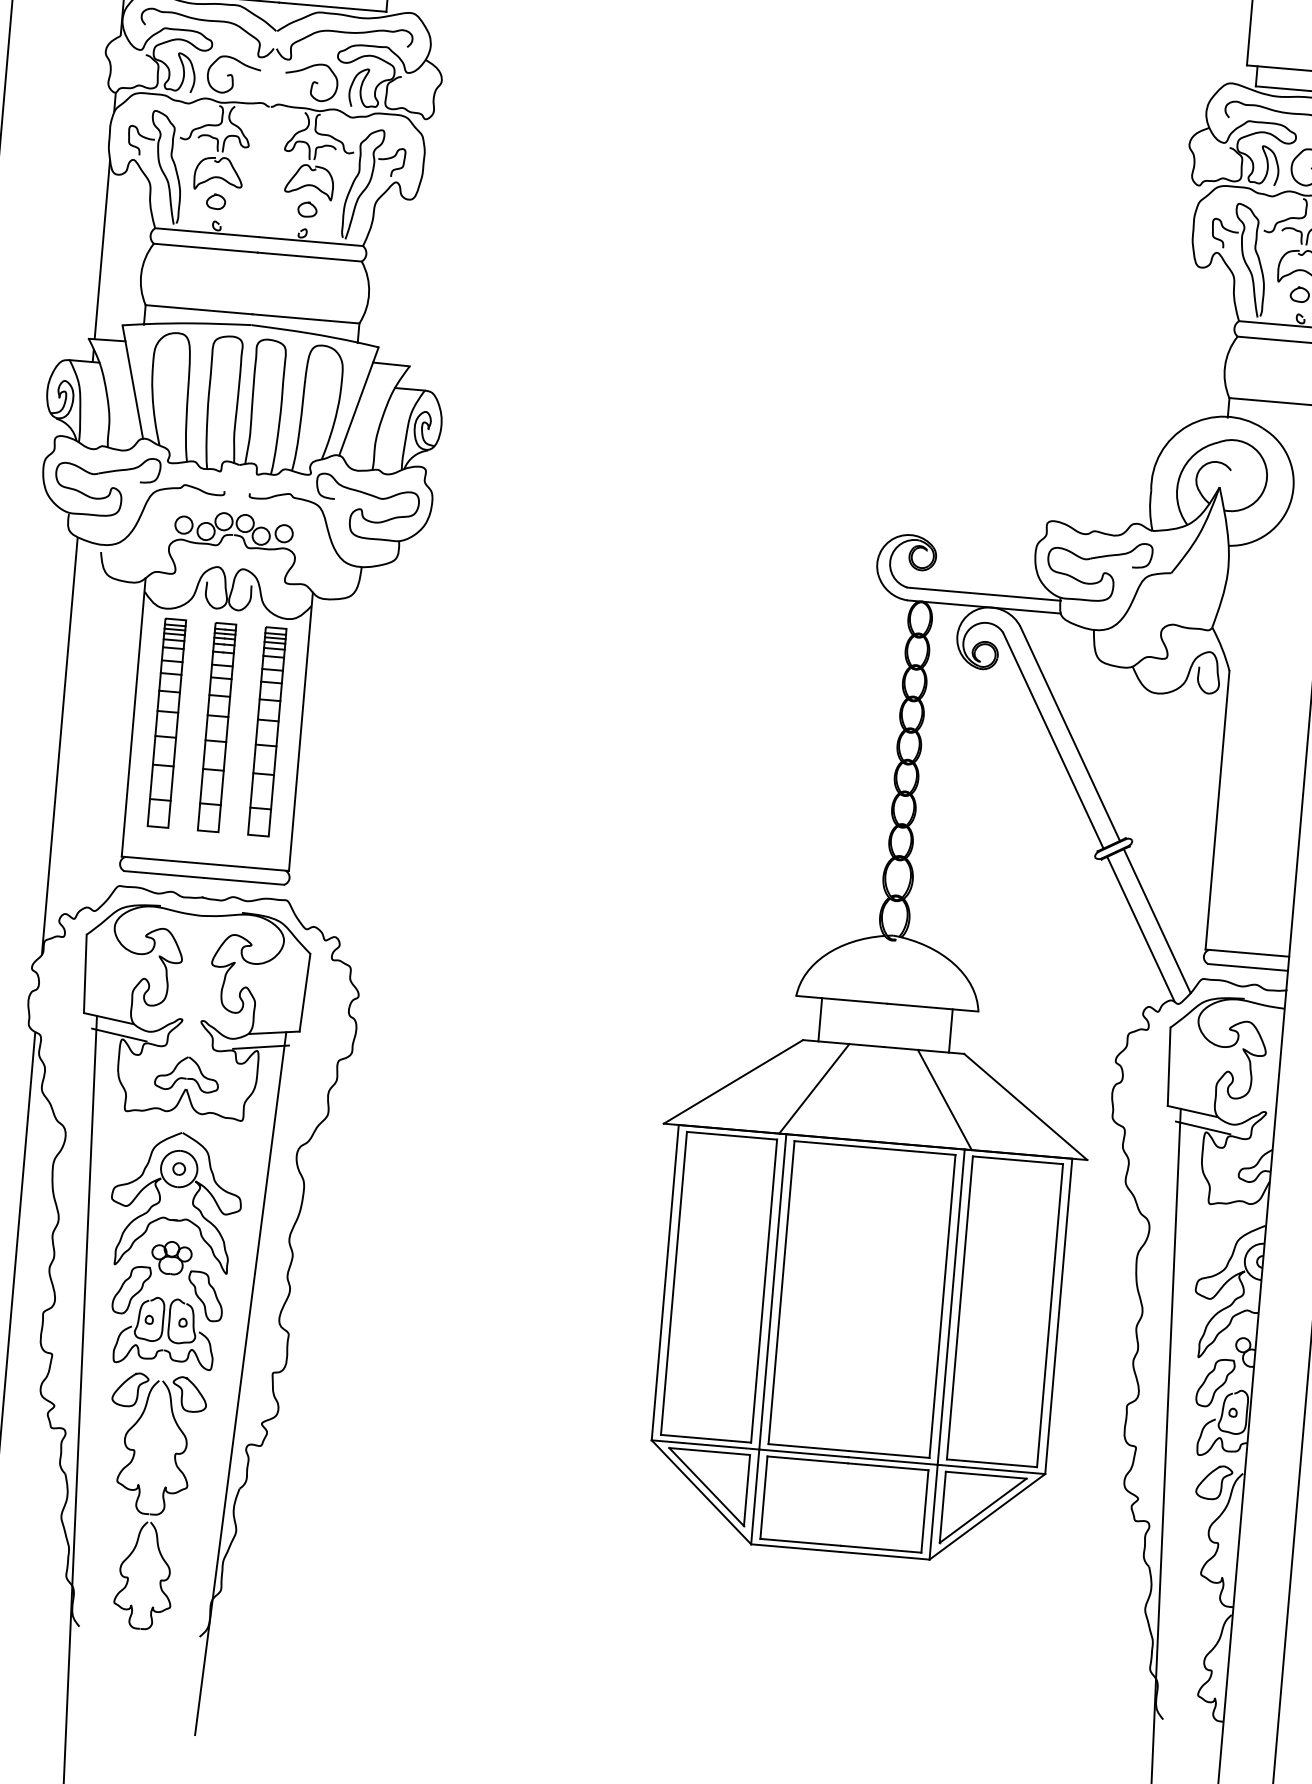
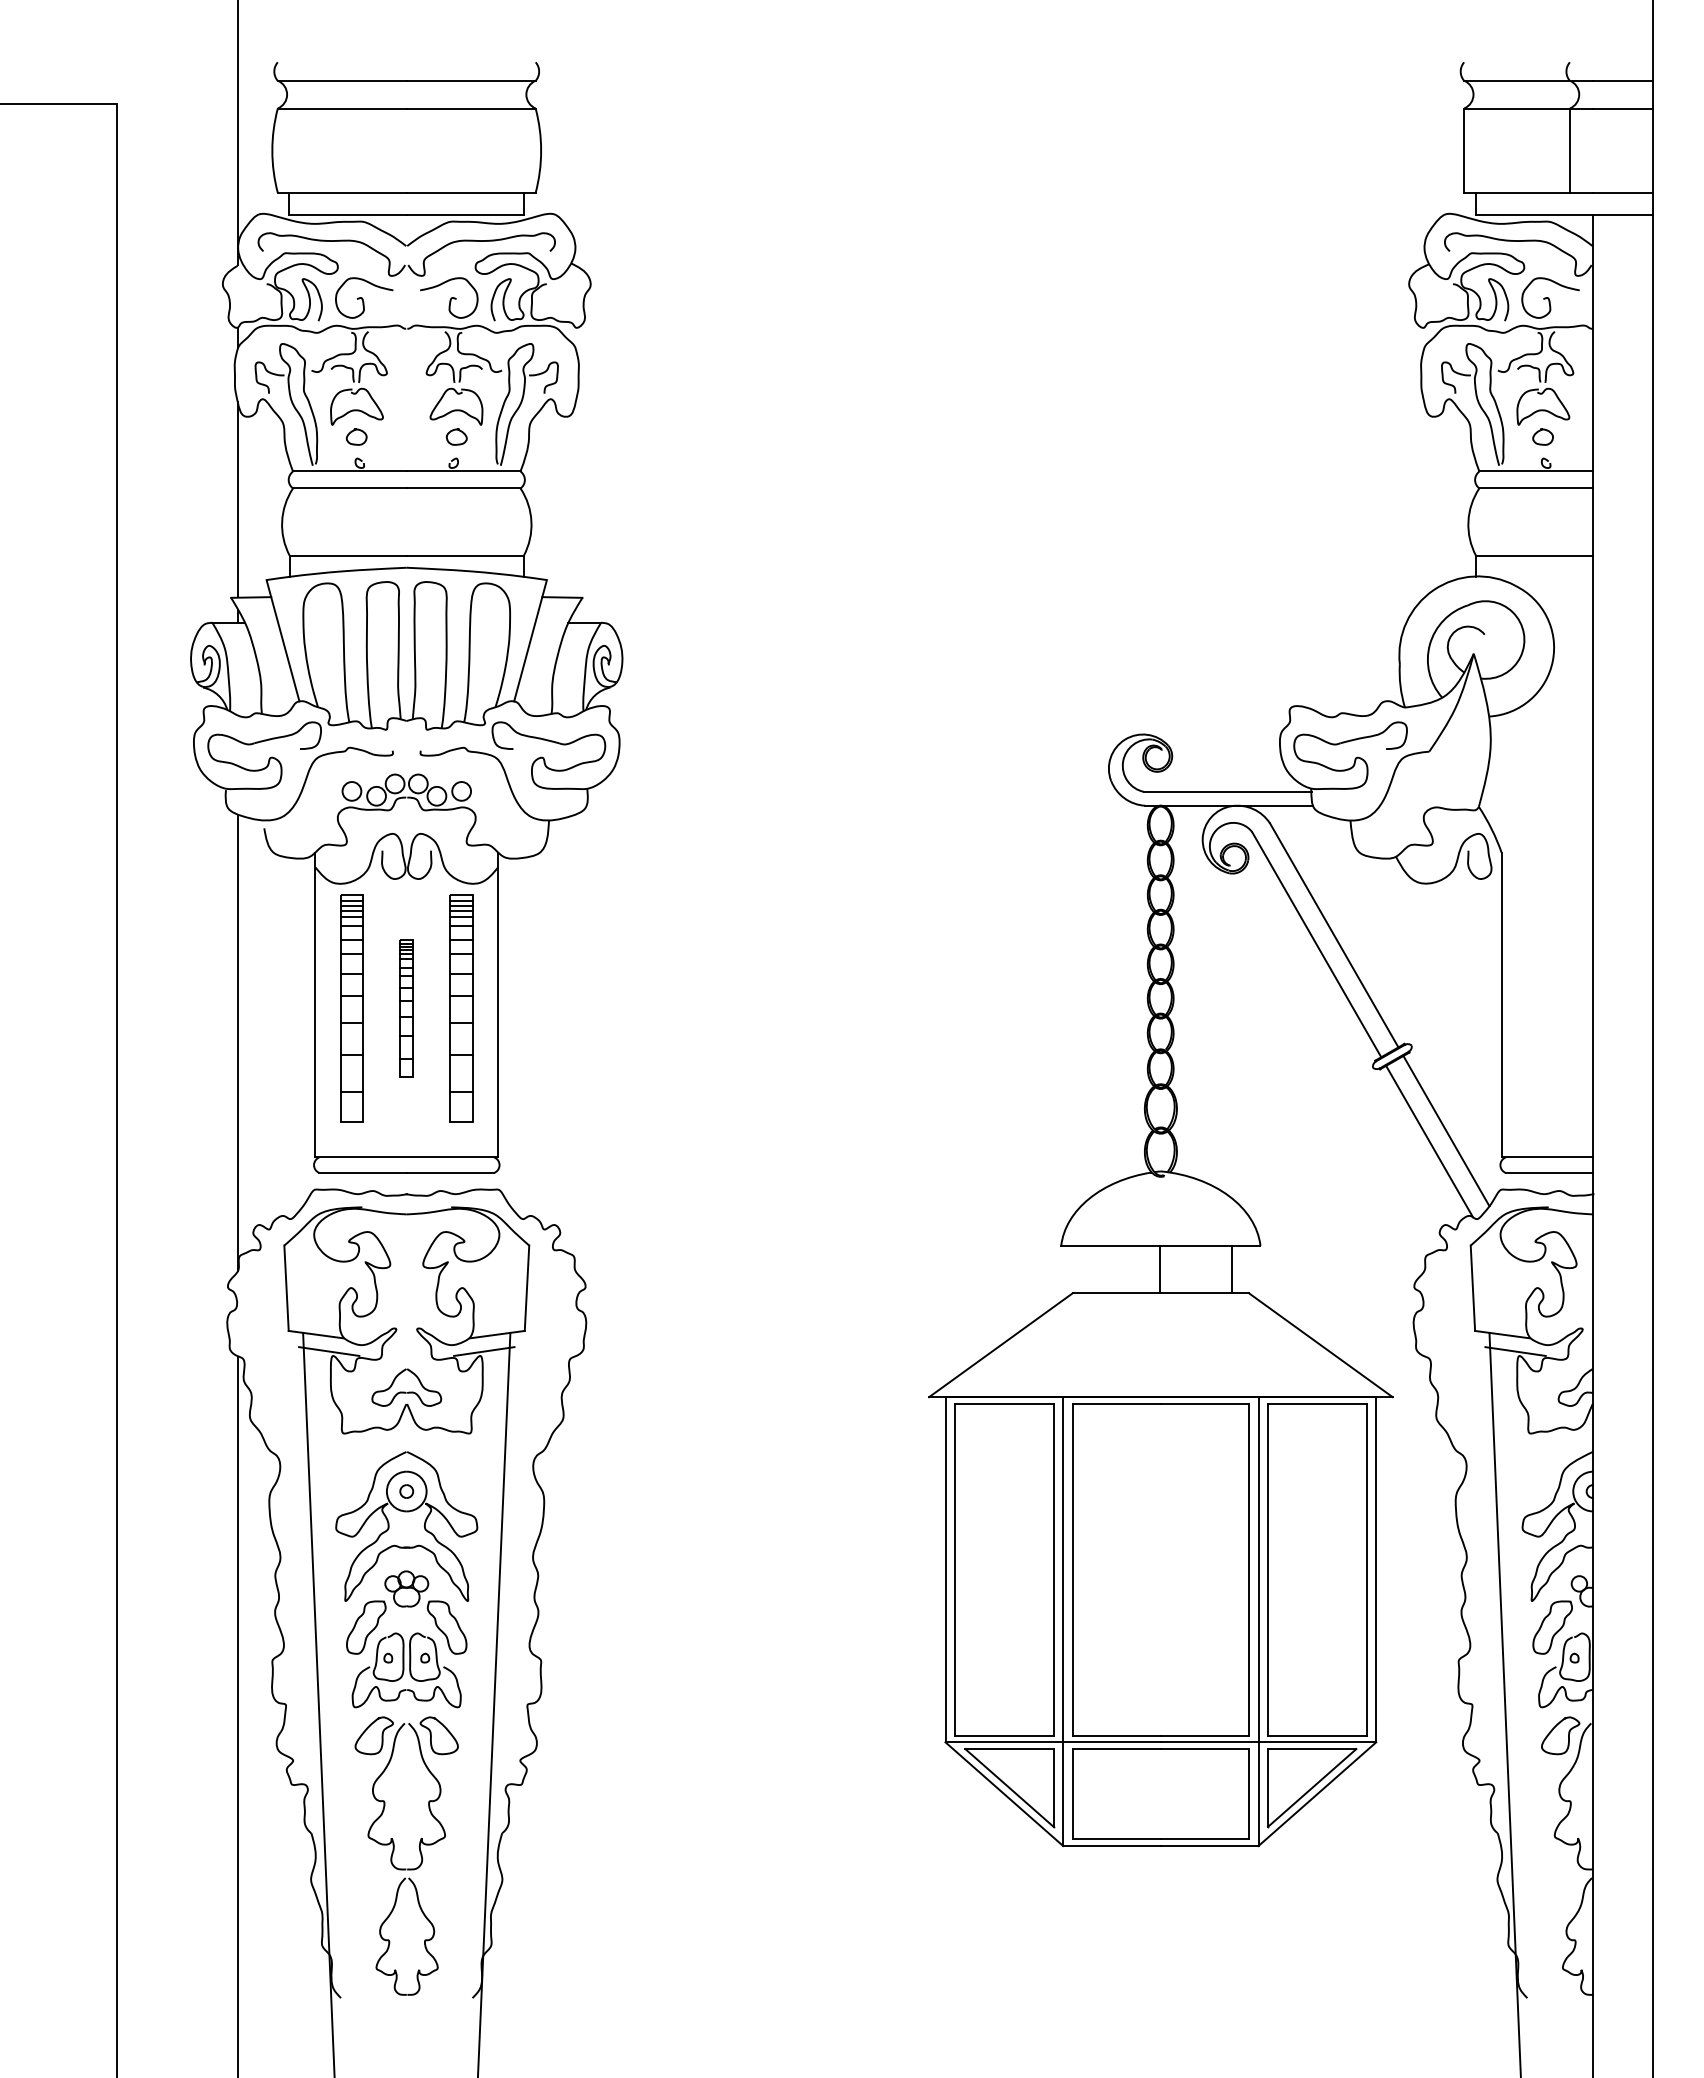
part: (216, 727) -> (406, 1008), size x0.6
line: (820, 1019) -> (1160, 1269), moved
line: (814, 1089) -> (1089, 1345), removed
line: (945, 1100) -> (1232, 1345), removed

